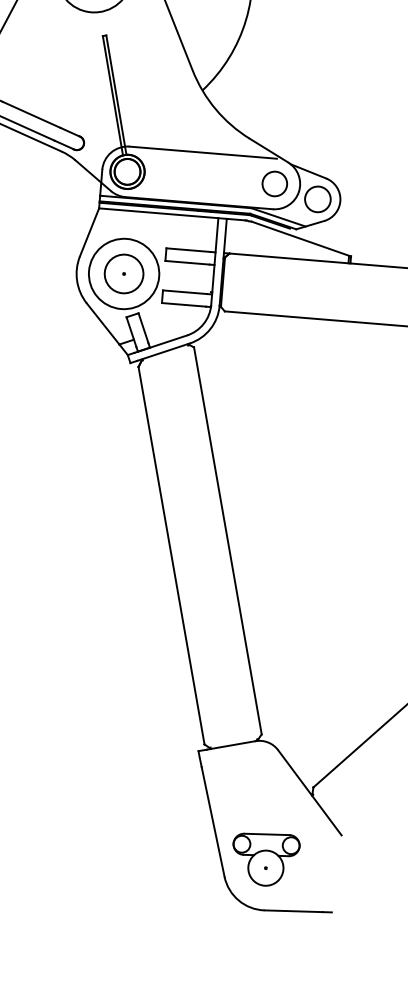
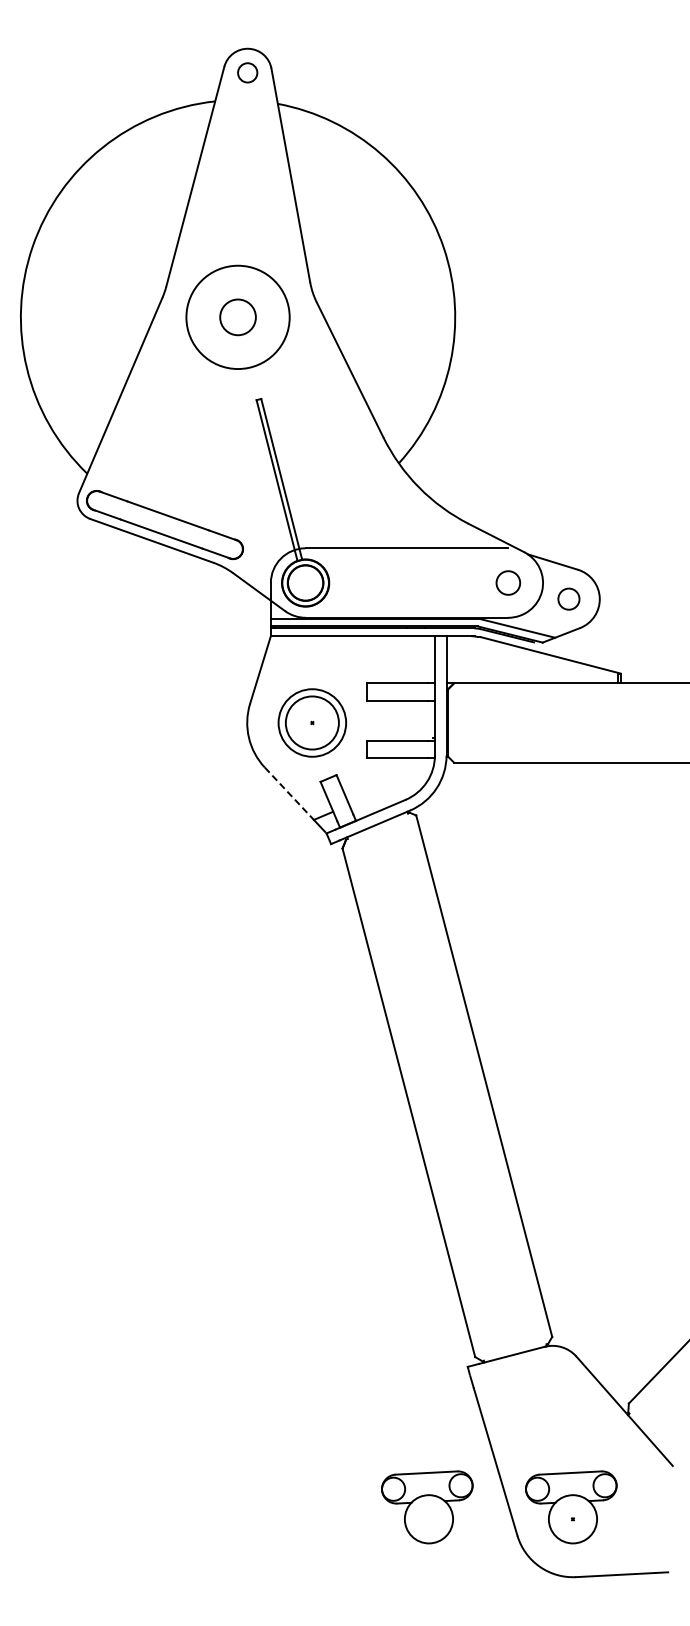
circle: (275, 183) -> (508, 582), size x0.7
circle: (317, 198) -> (568, 598), size x0.6
circle: (124, 273) -> (312, 722), size x0.7
line: (103, 323) -> (289, 793), solid -> dashed
part: (160, 850) -> (427, 1507), added

